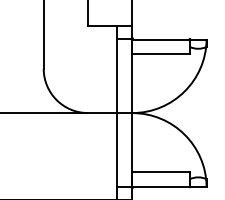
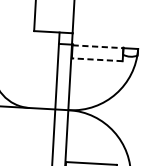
line: (161, 39) -> (98, 46), solid -> dashed
line: (161, 54) -> (97, 59), solid -> dashed

